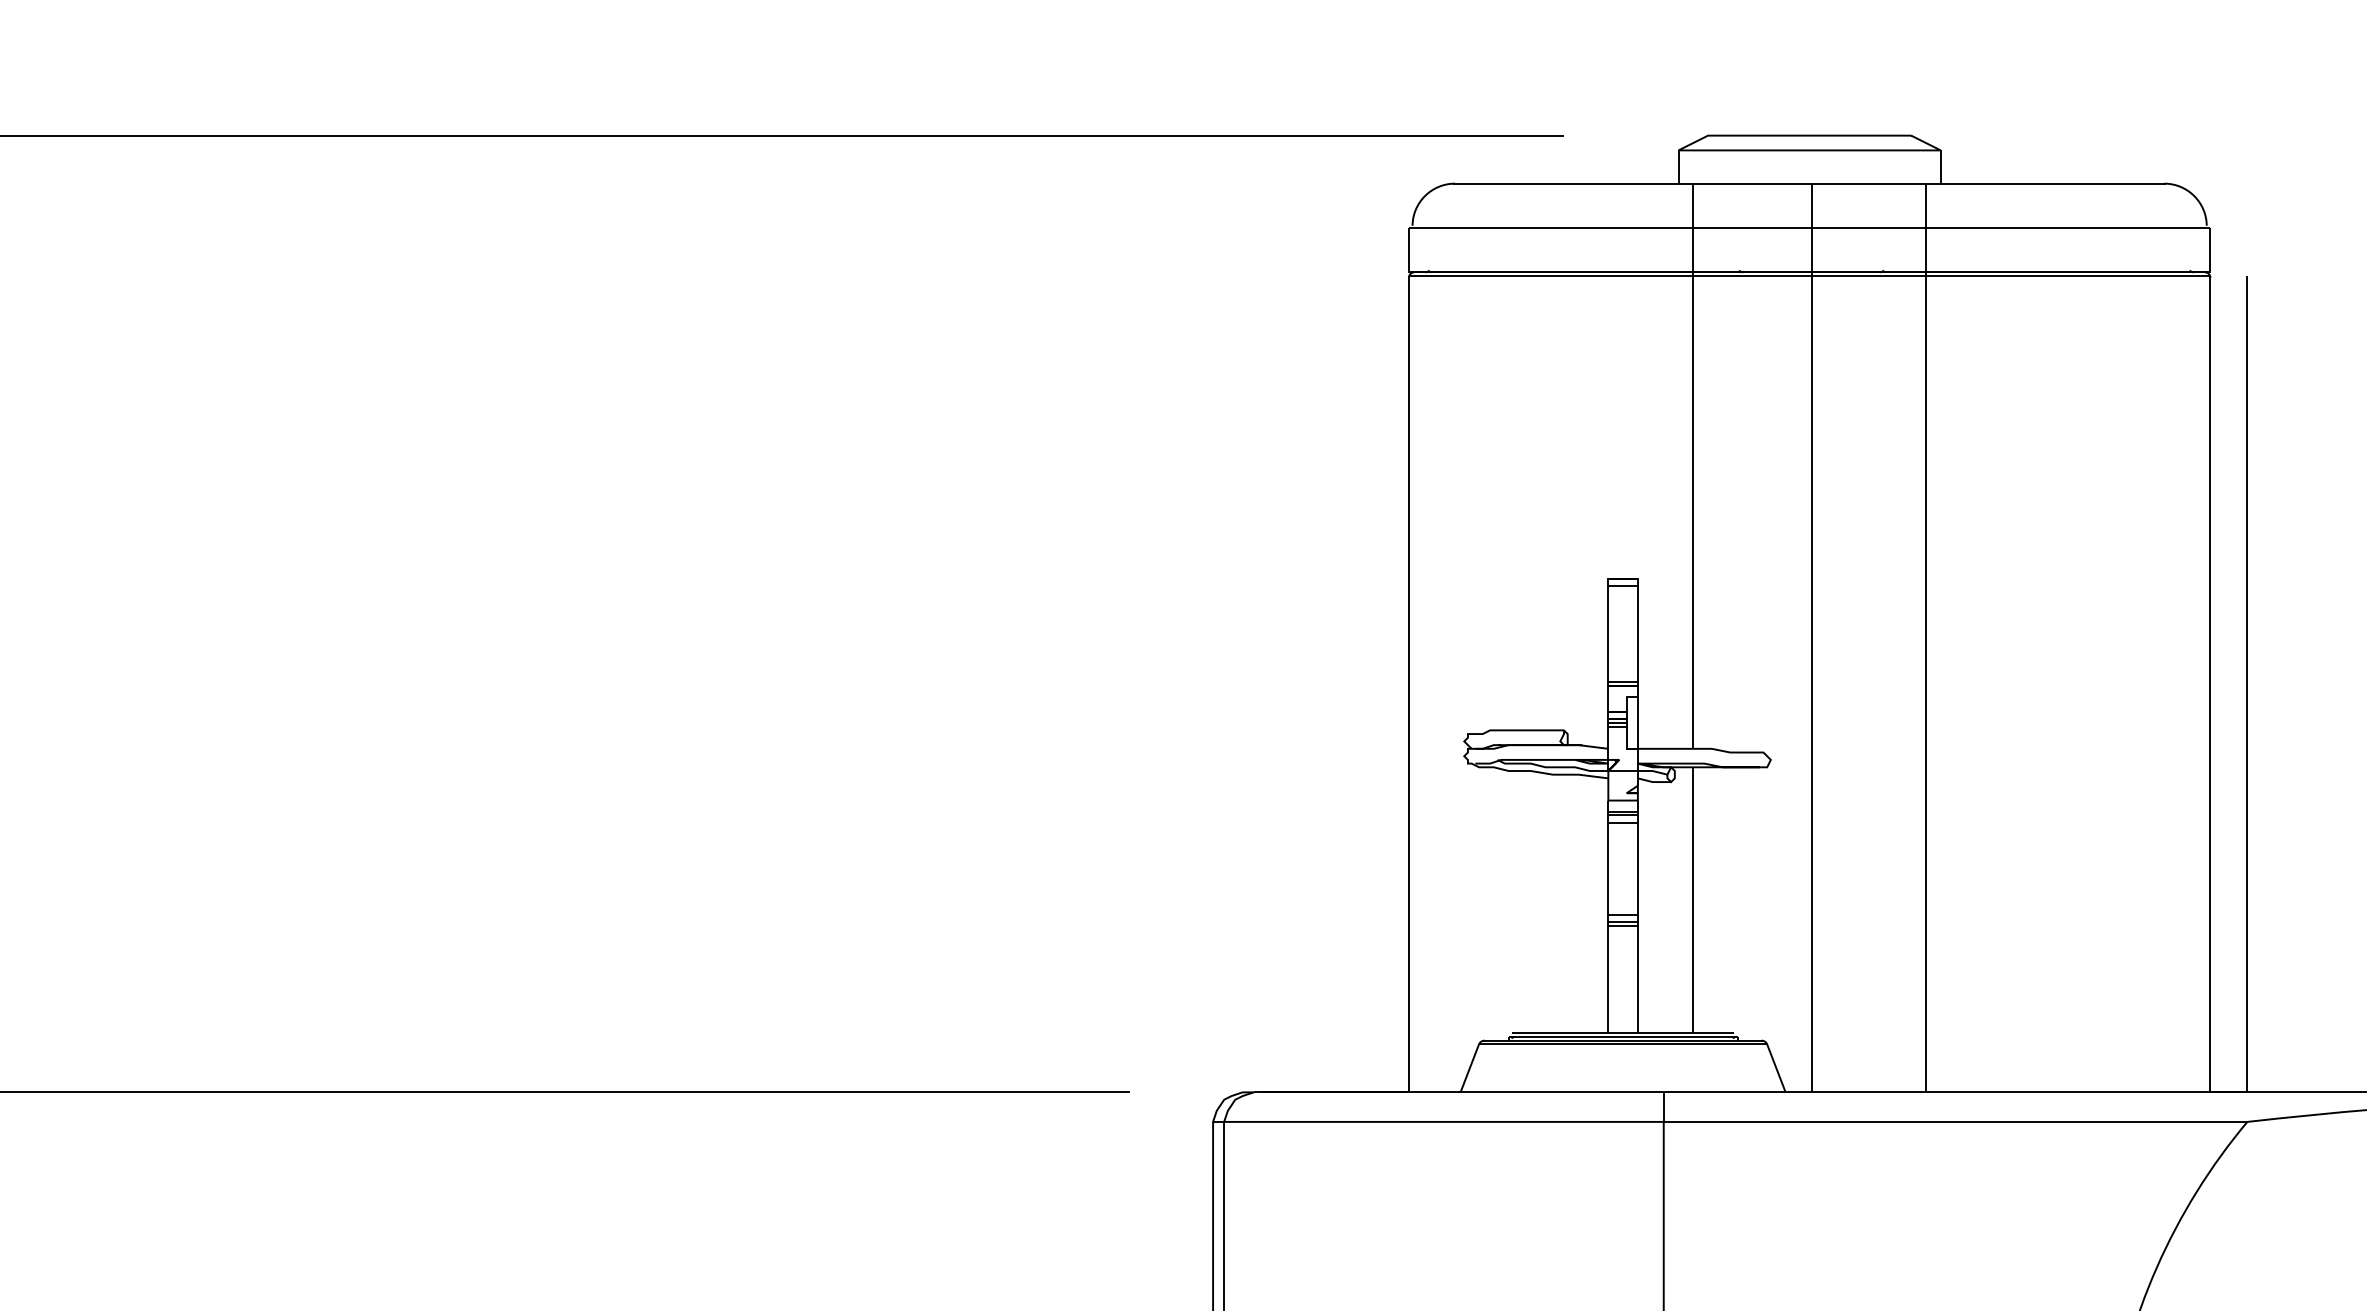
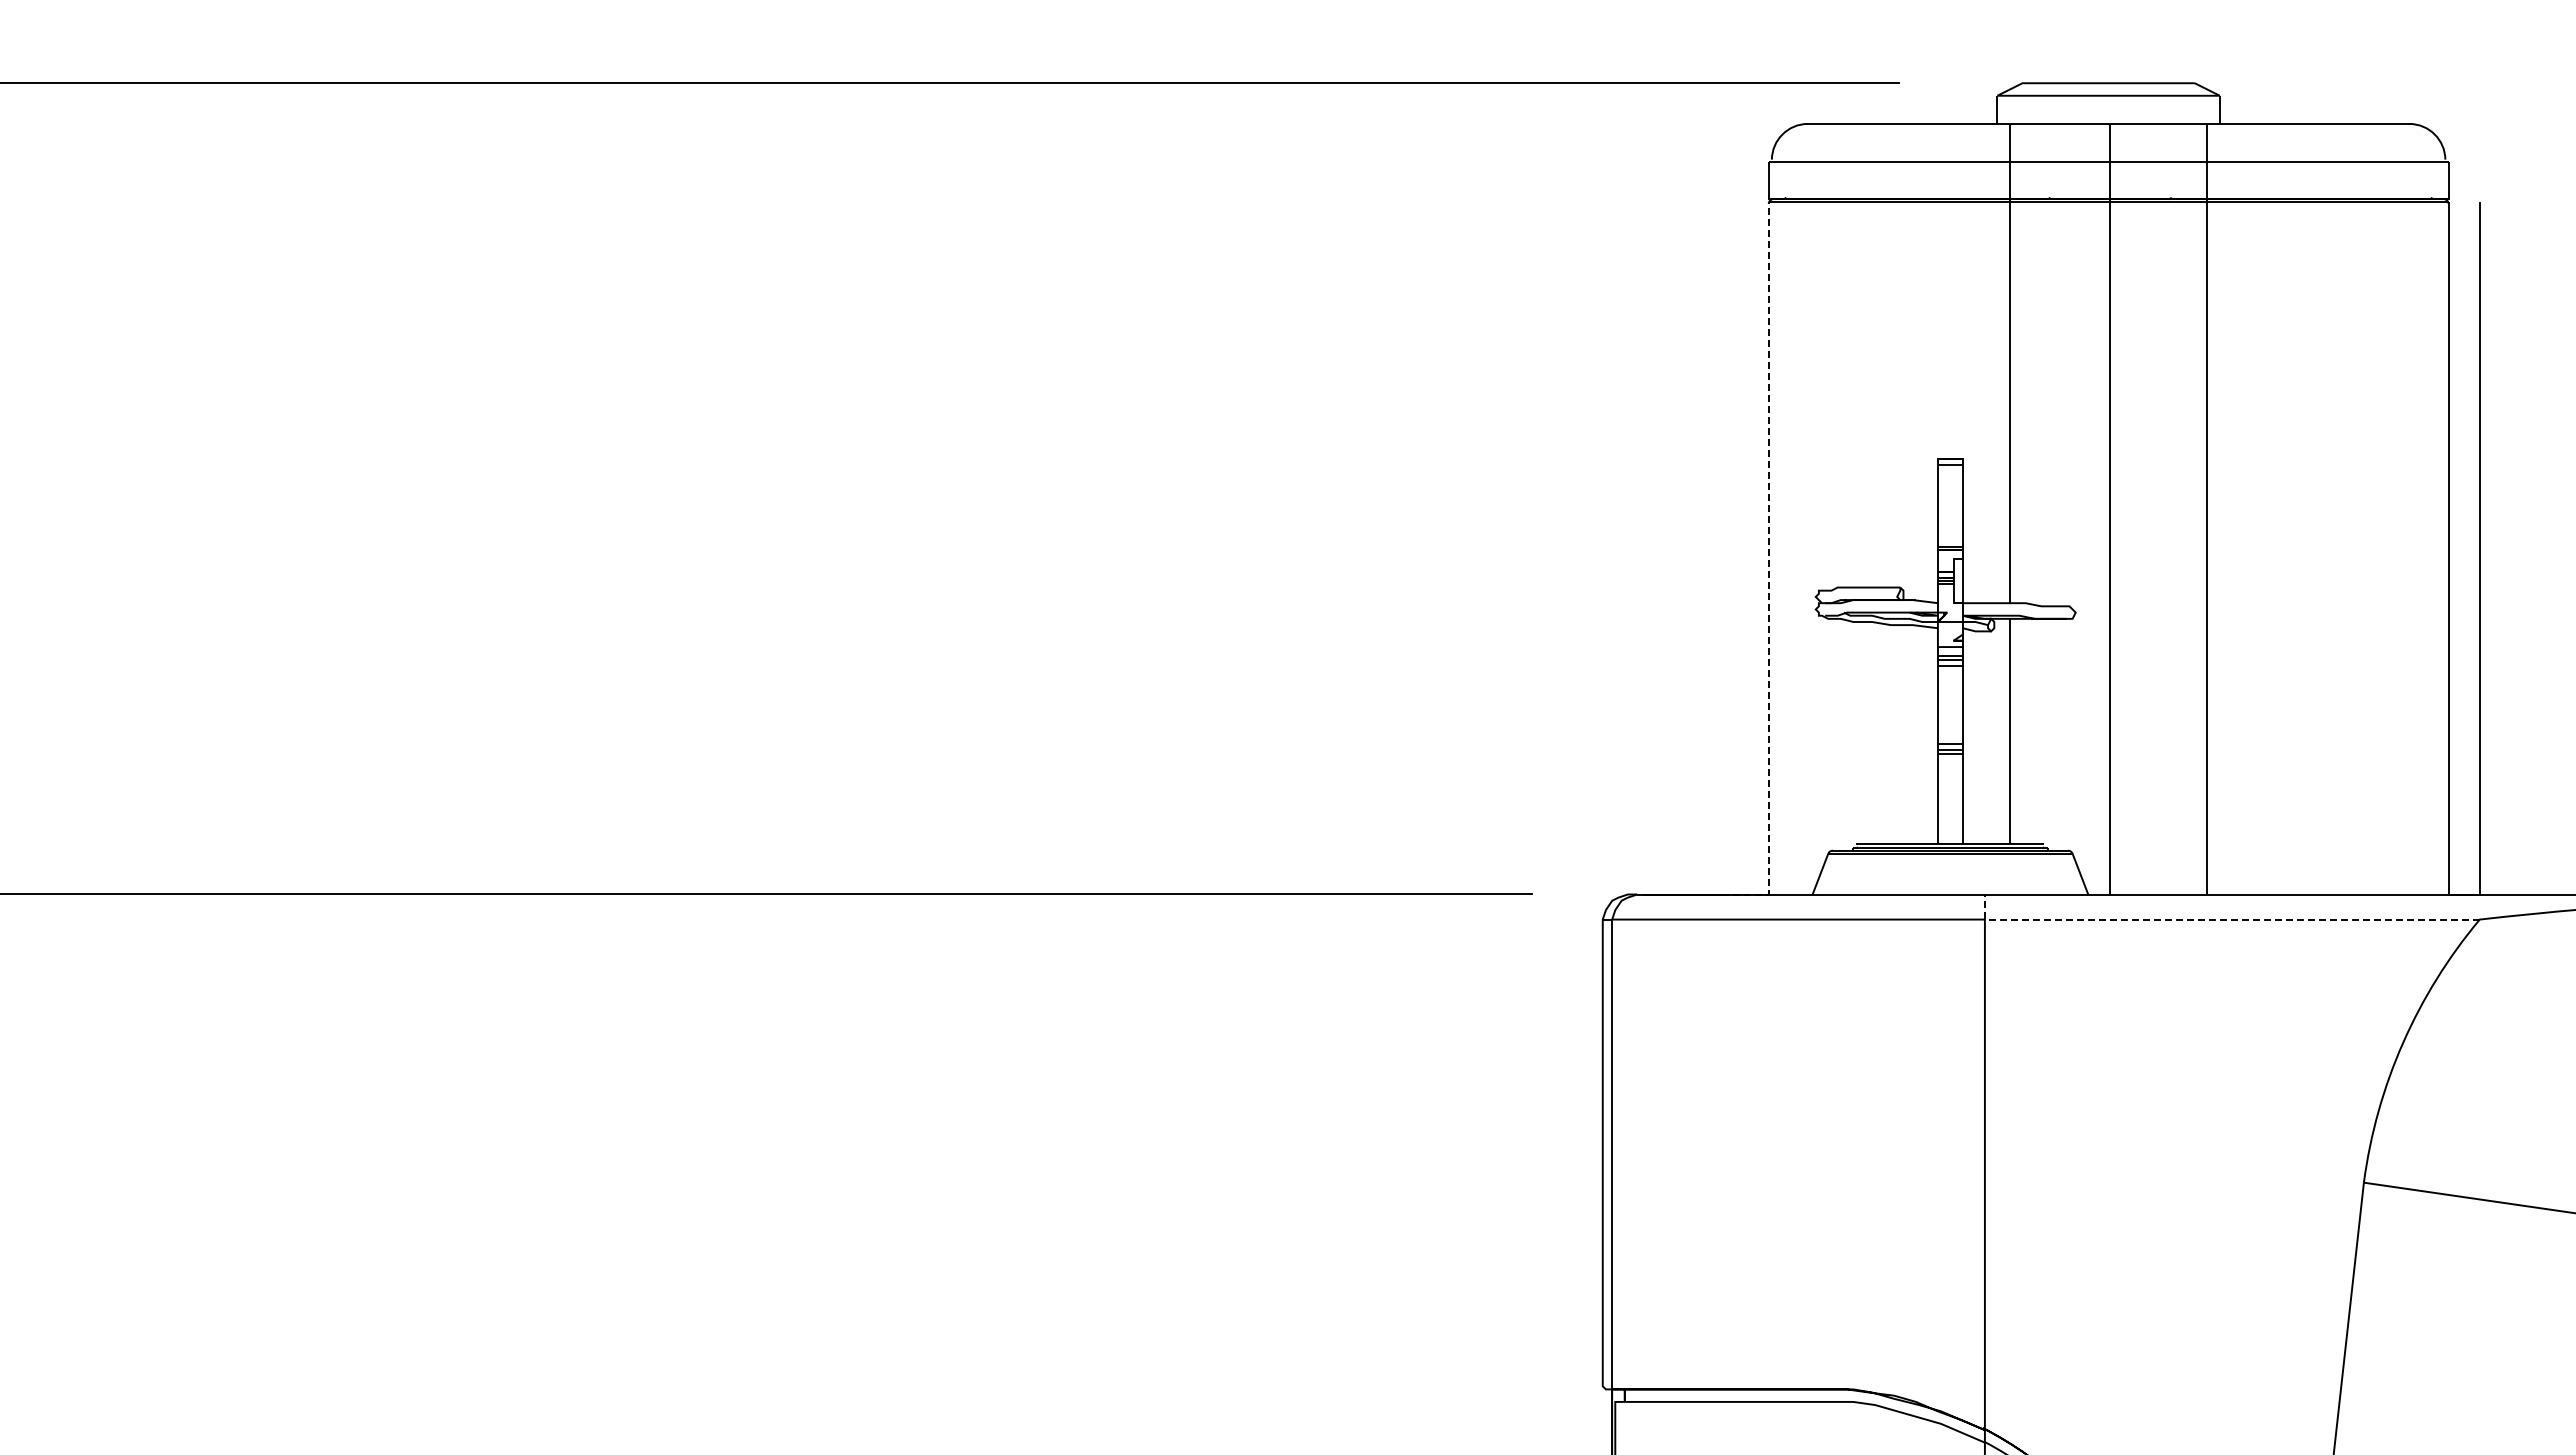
line: (1408, 711) -> (1768, 571), solid -> dashed
line: (1939, 1121) -> (2218, 919), solid -> dashed

